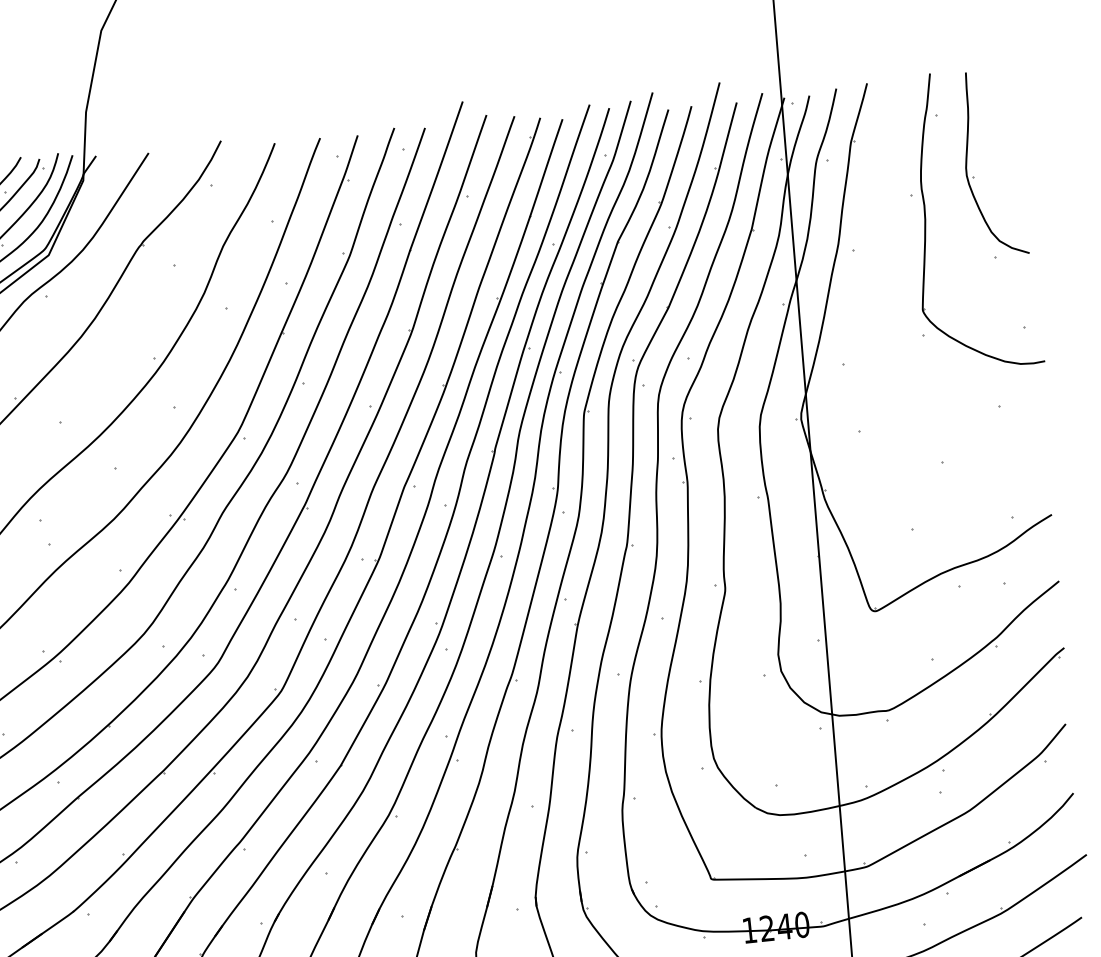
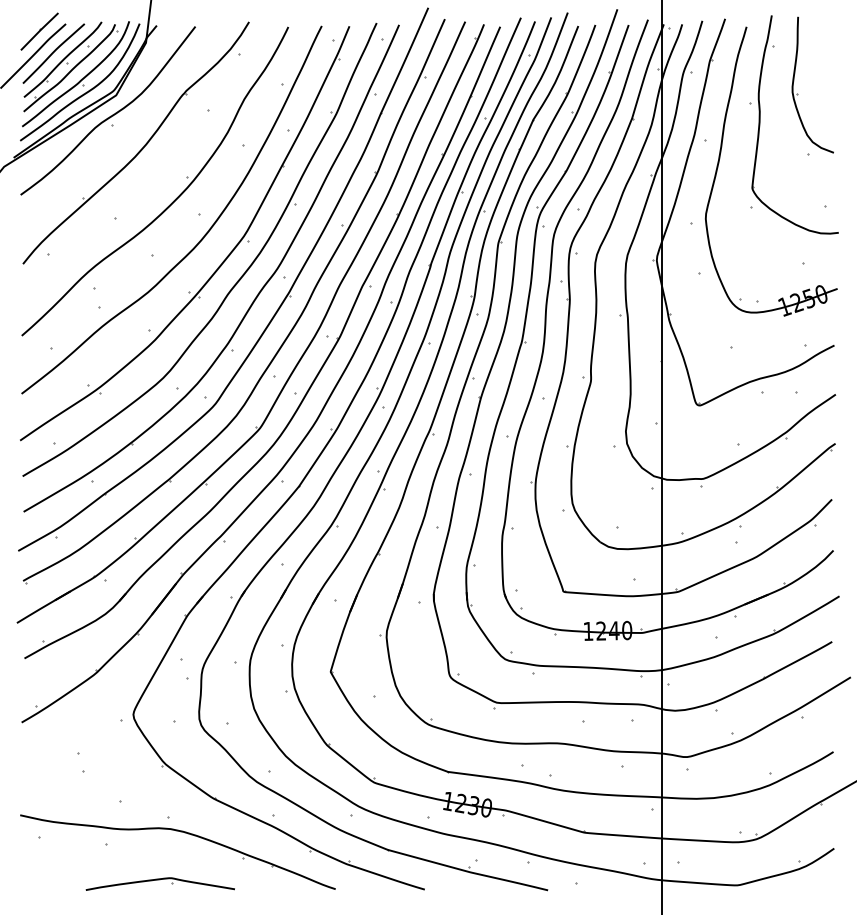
part: (875, 280) -> (719, 163), added

